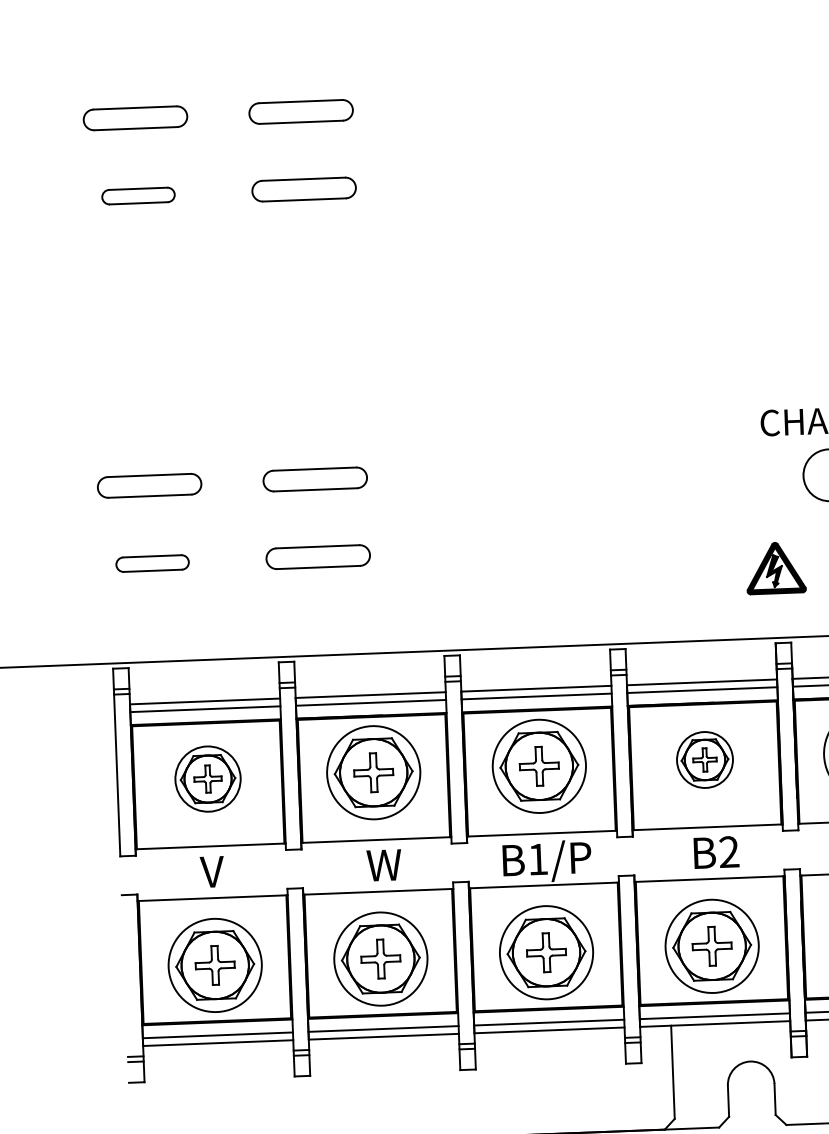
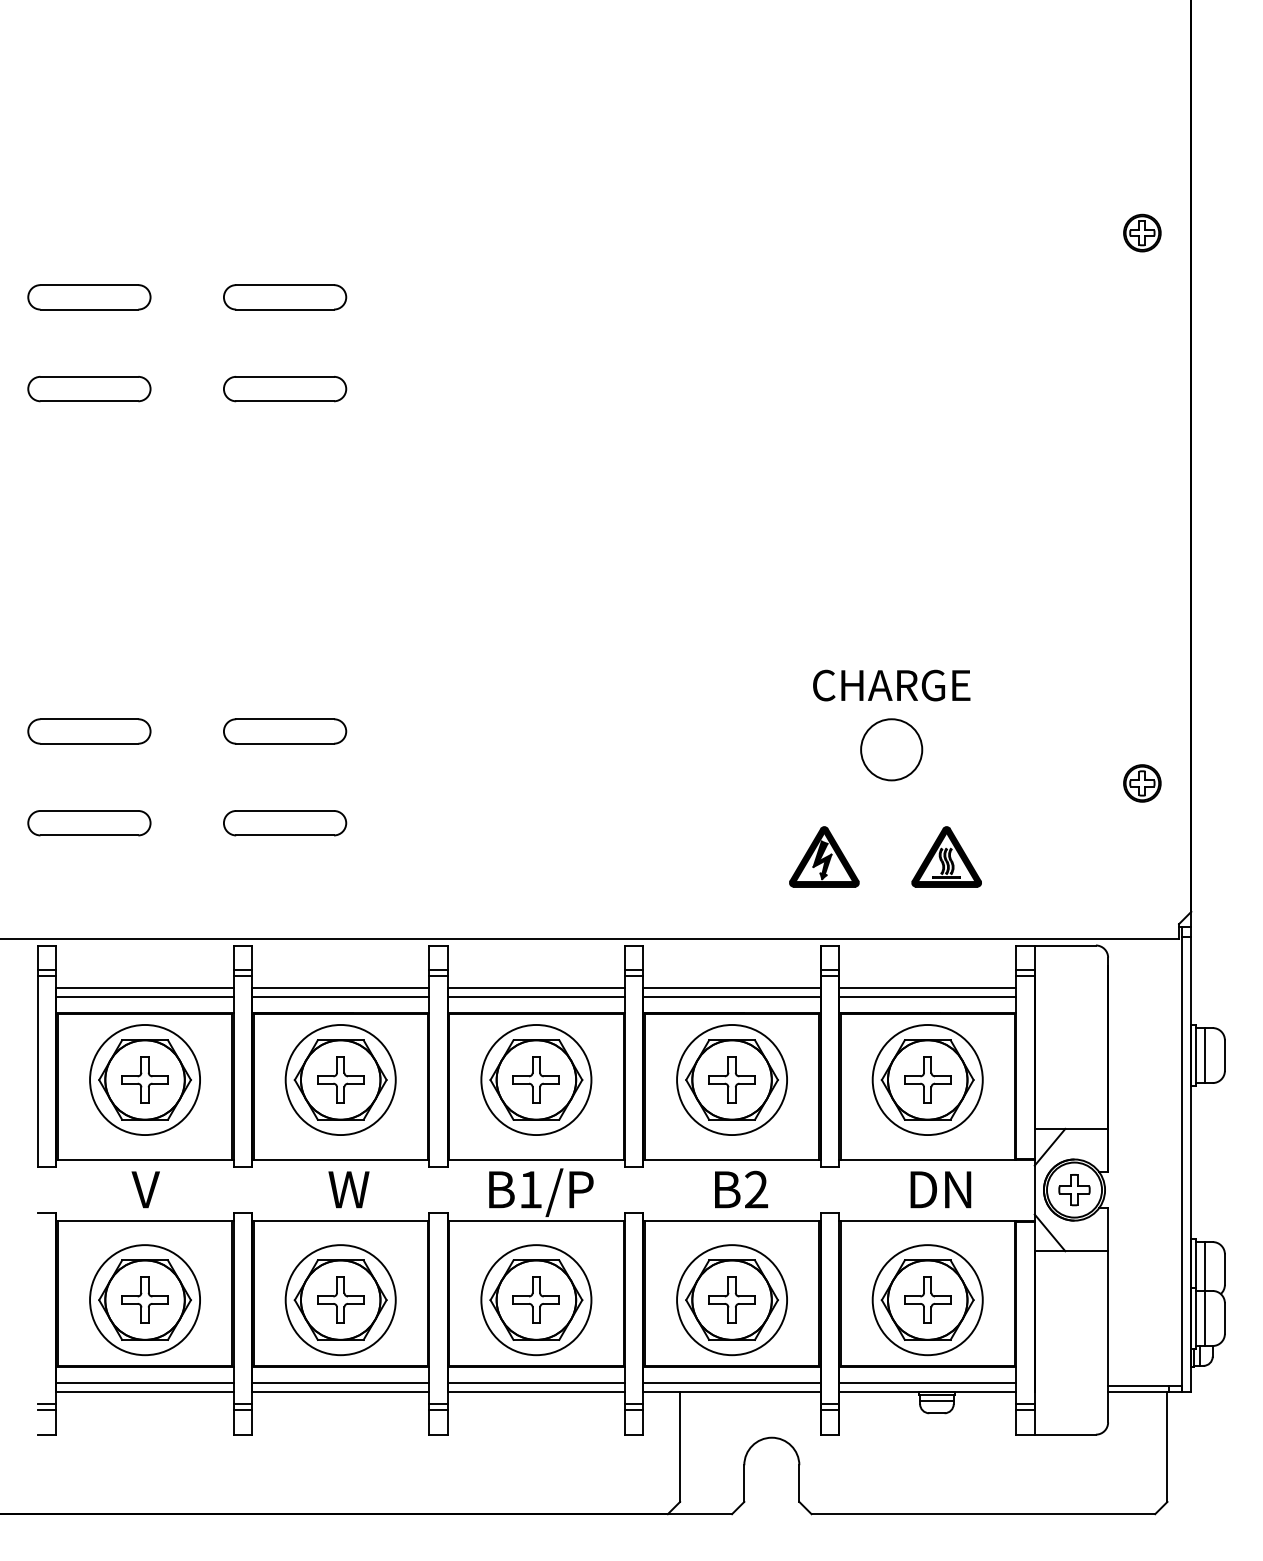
part: (138, 196) -> (89, 389), size x1.43
part: (152, 563) -> (89, 823), size x1.43
part: (704, 759) -> (731, 1079), size x1.67
part: (207, 778) -> (144, 1079), size x1.43

